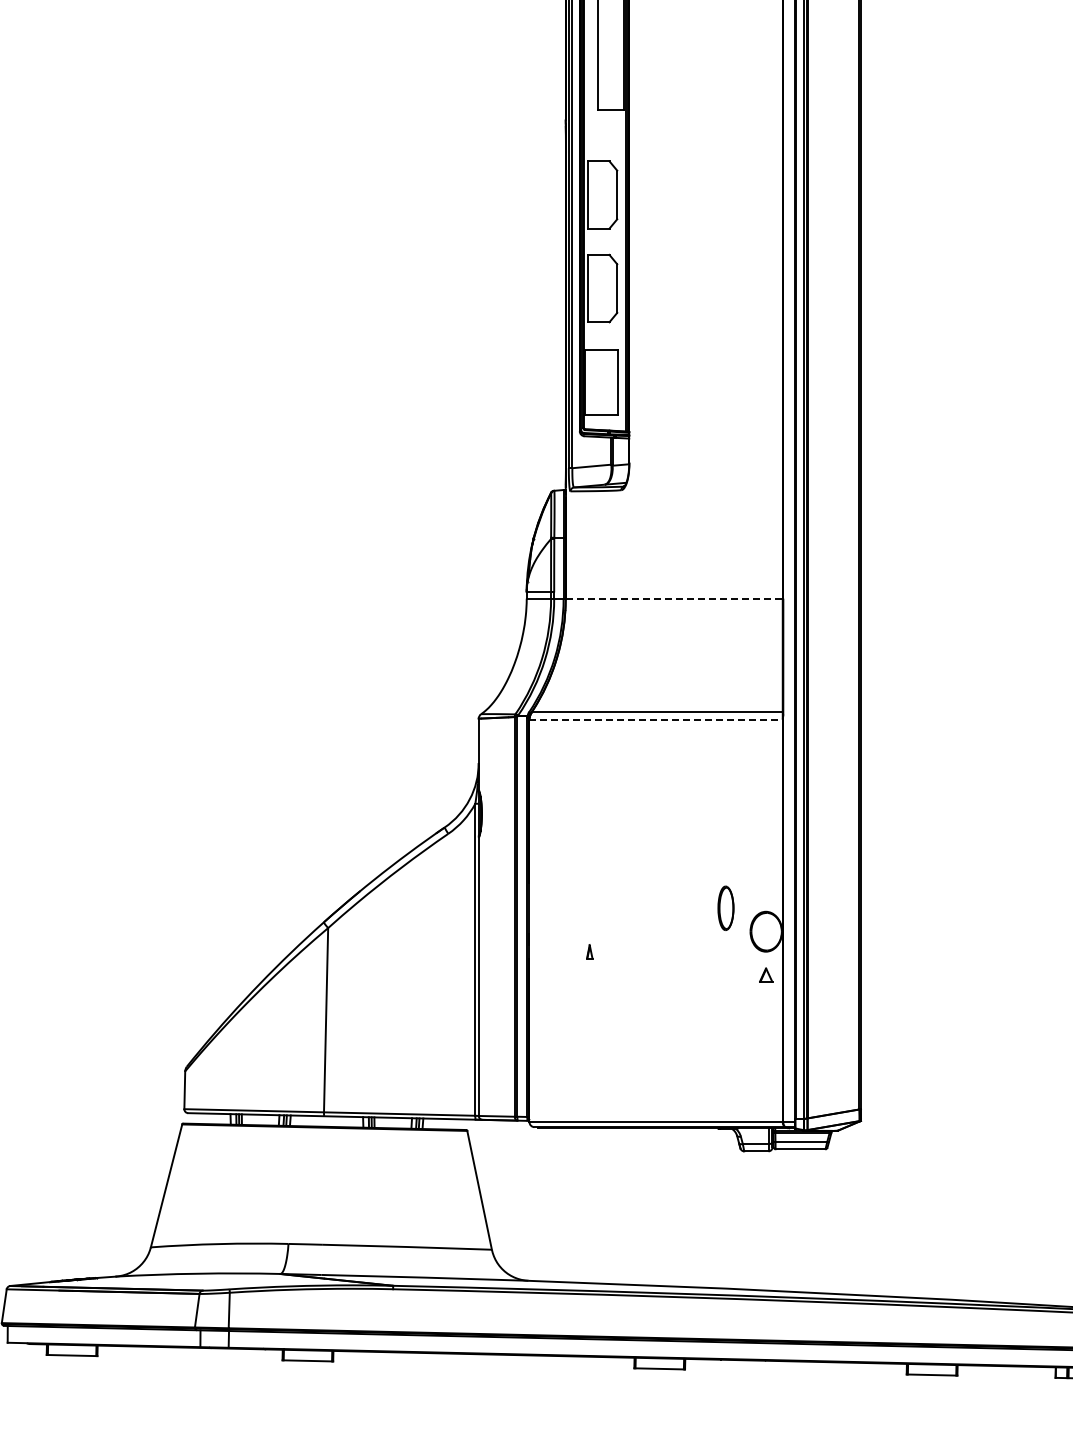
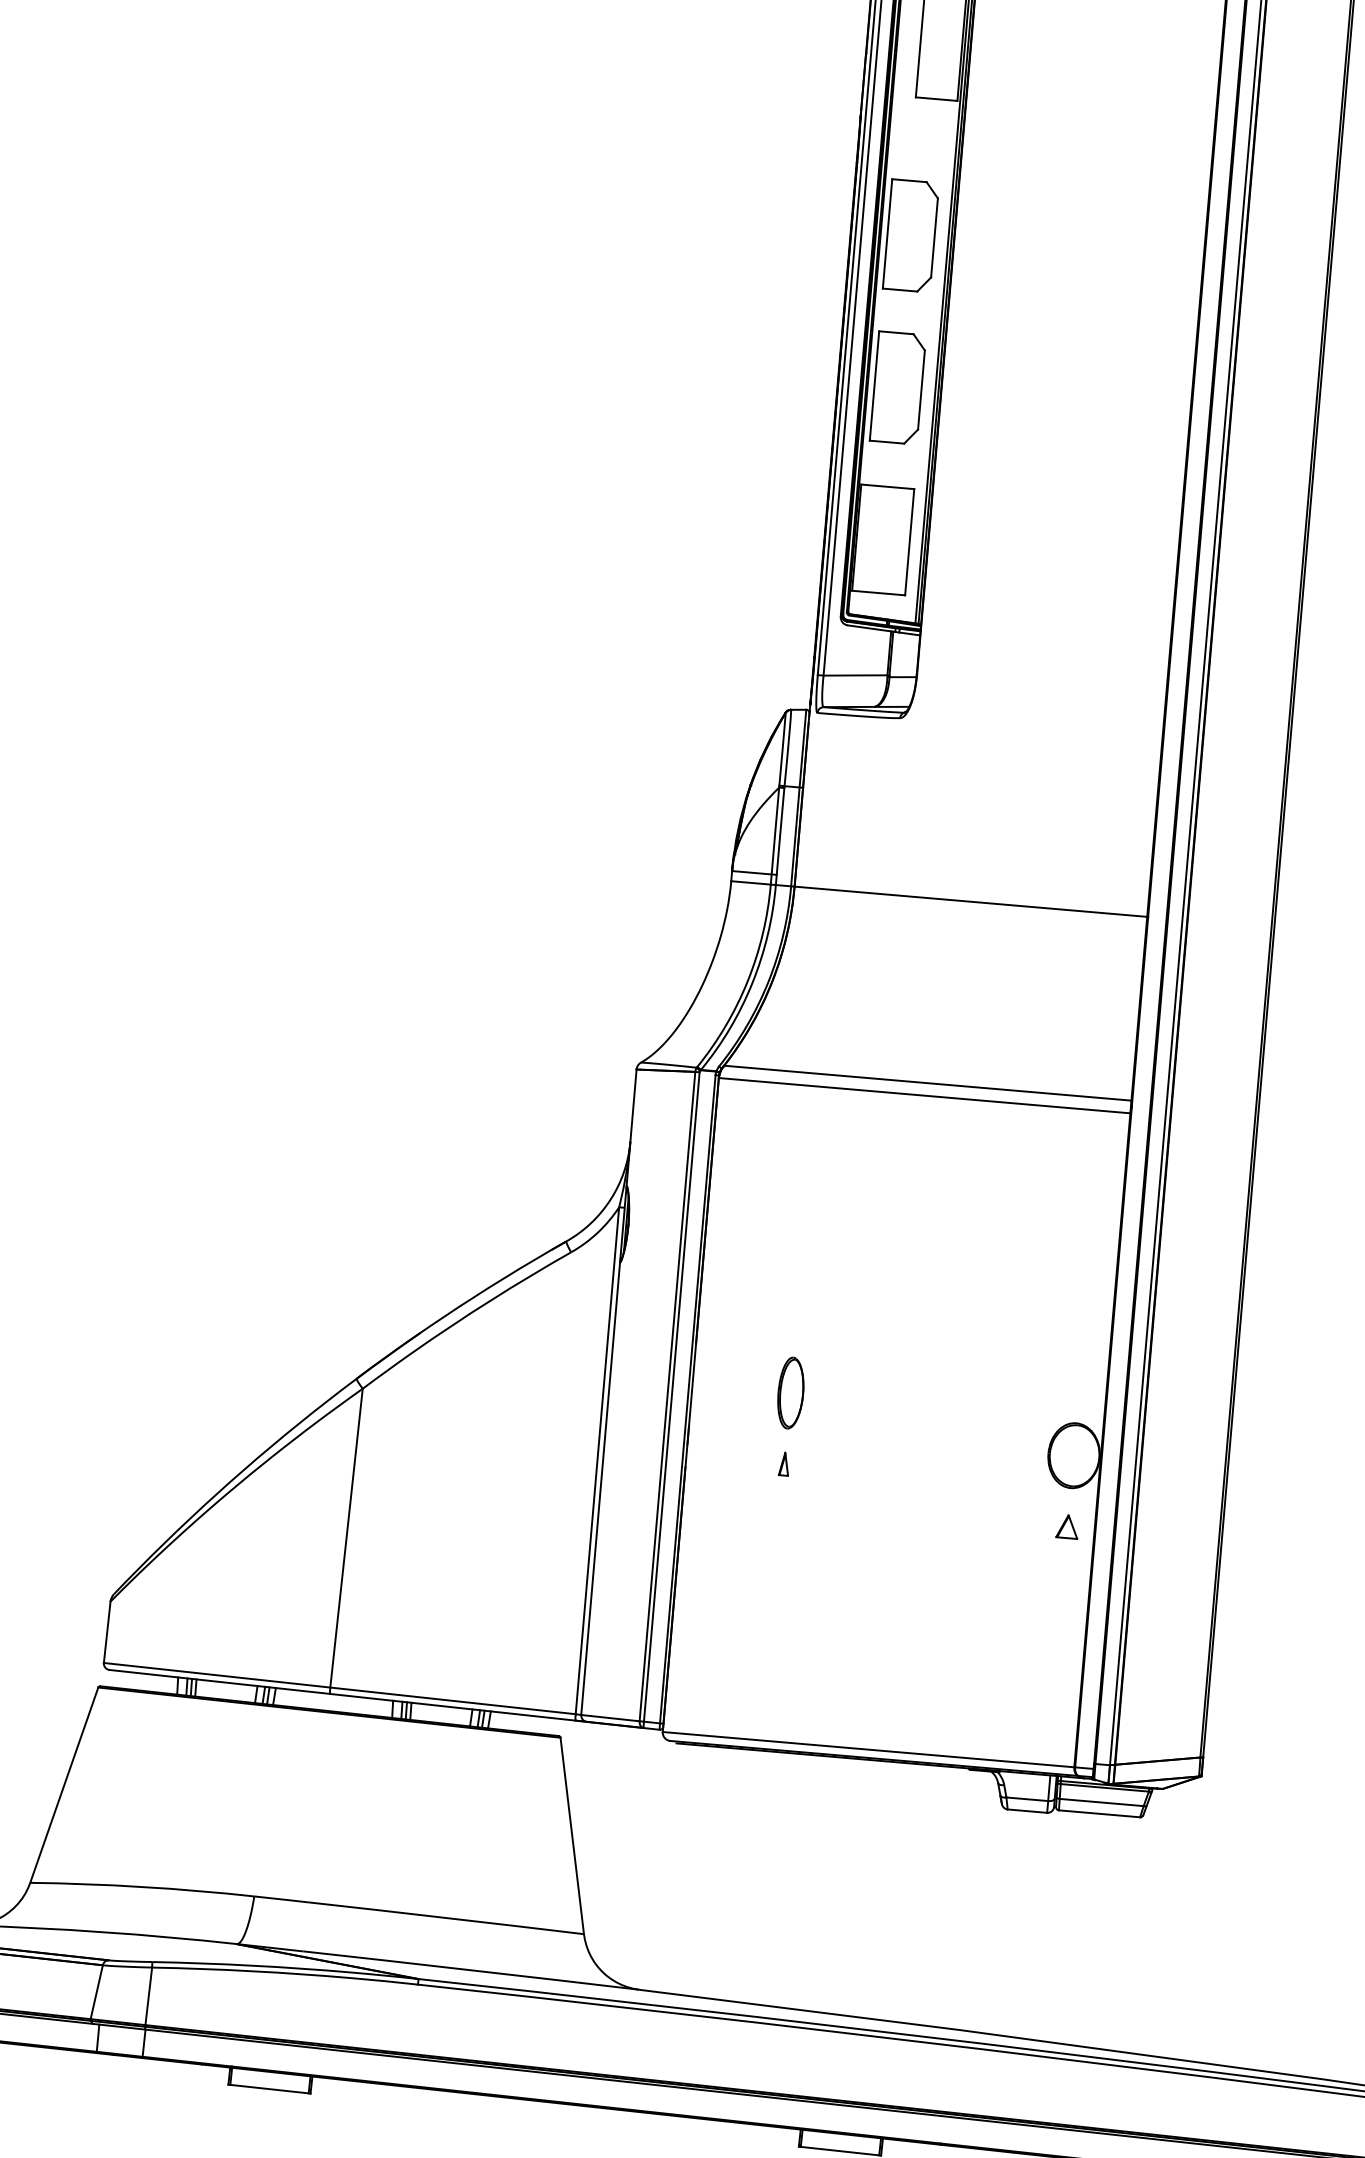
line: (674, 598) -> (971, 901), dashed -> solid
line: (656, 719) -> (925, 1095), dashed -> solid
part: (725, 907) -> (790, 1391), moved

